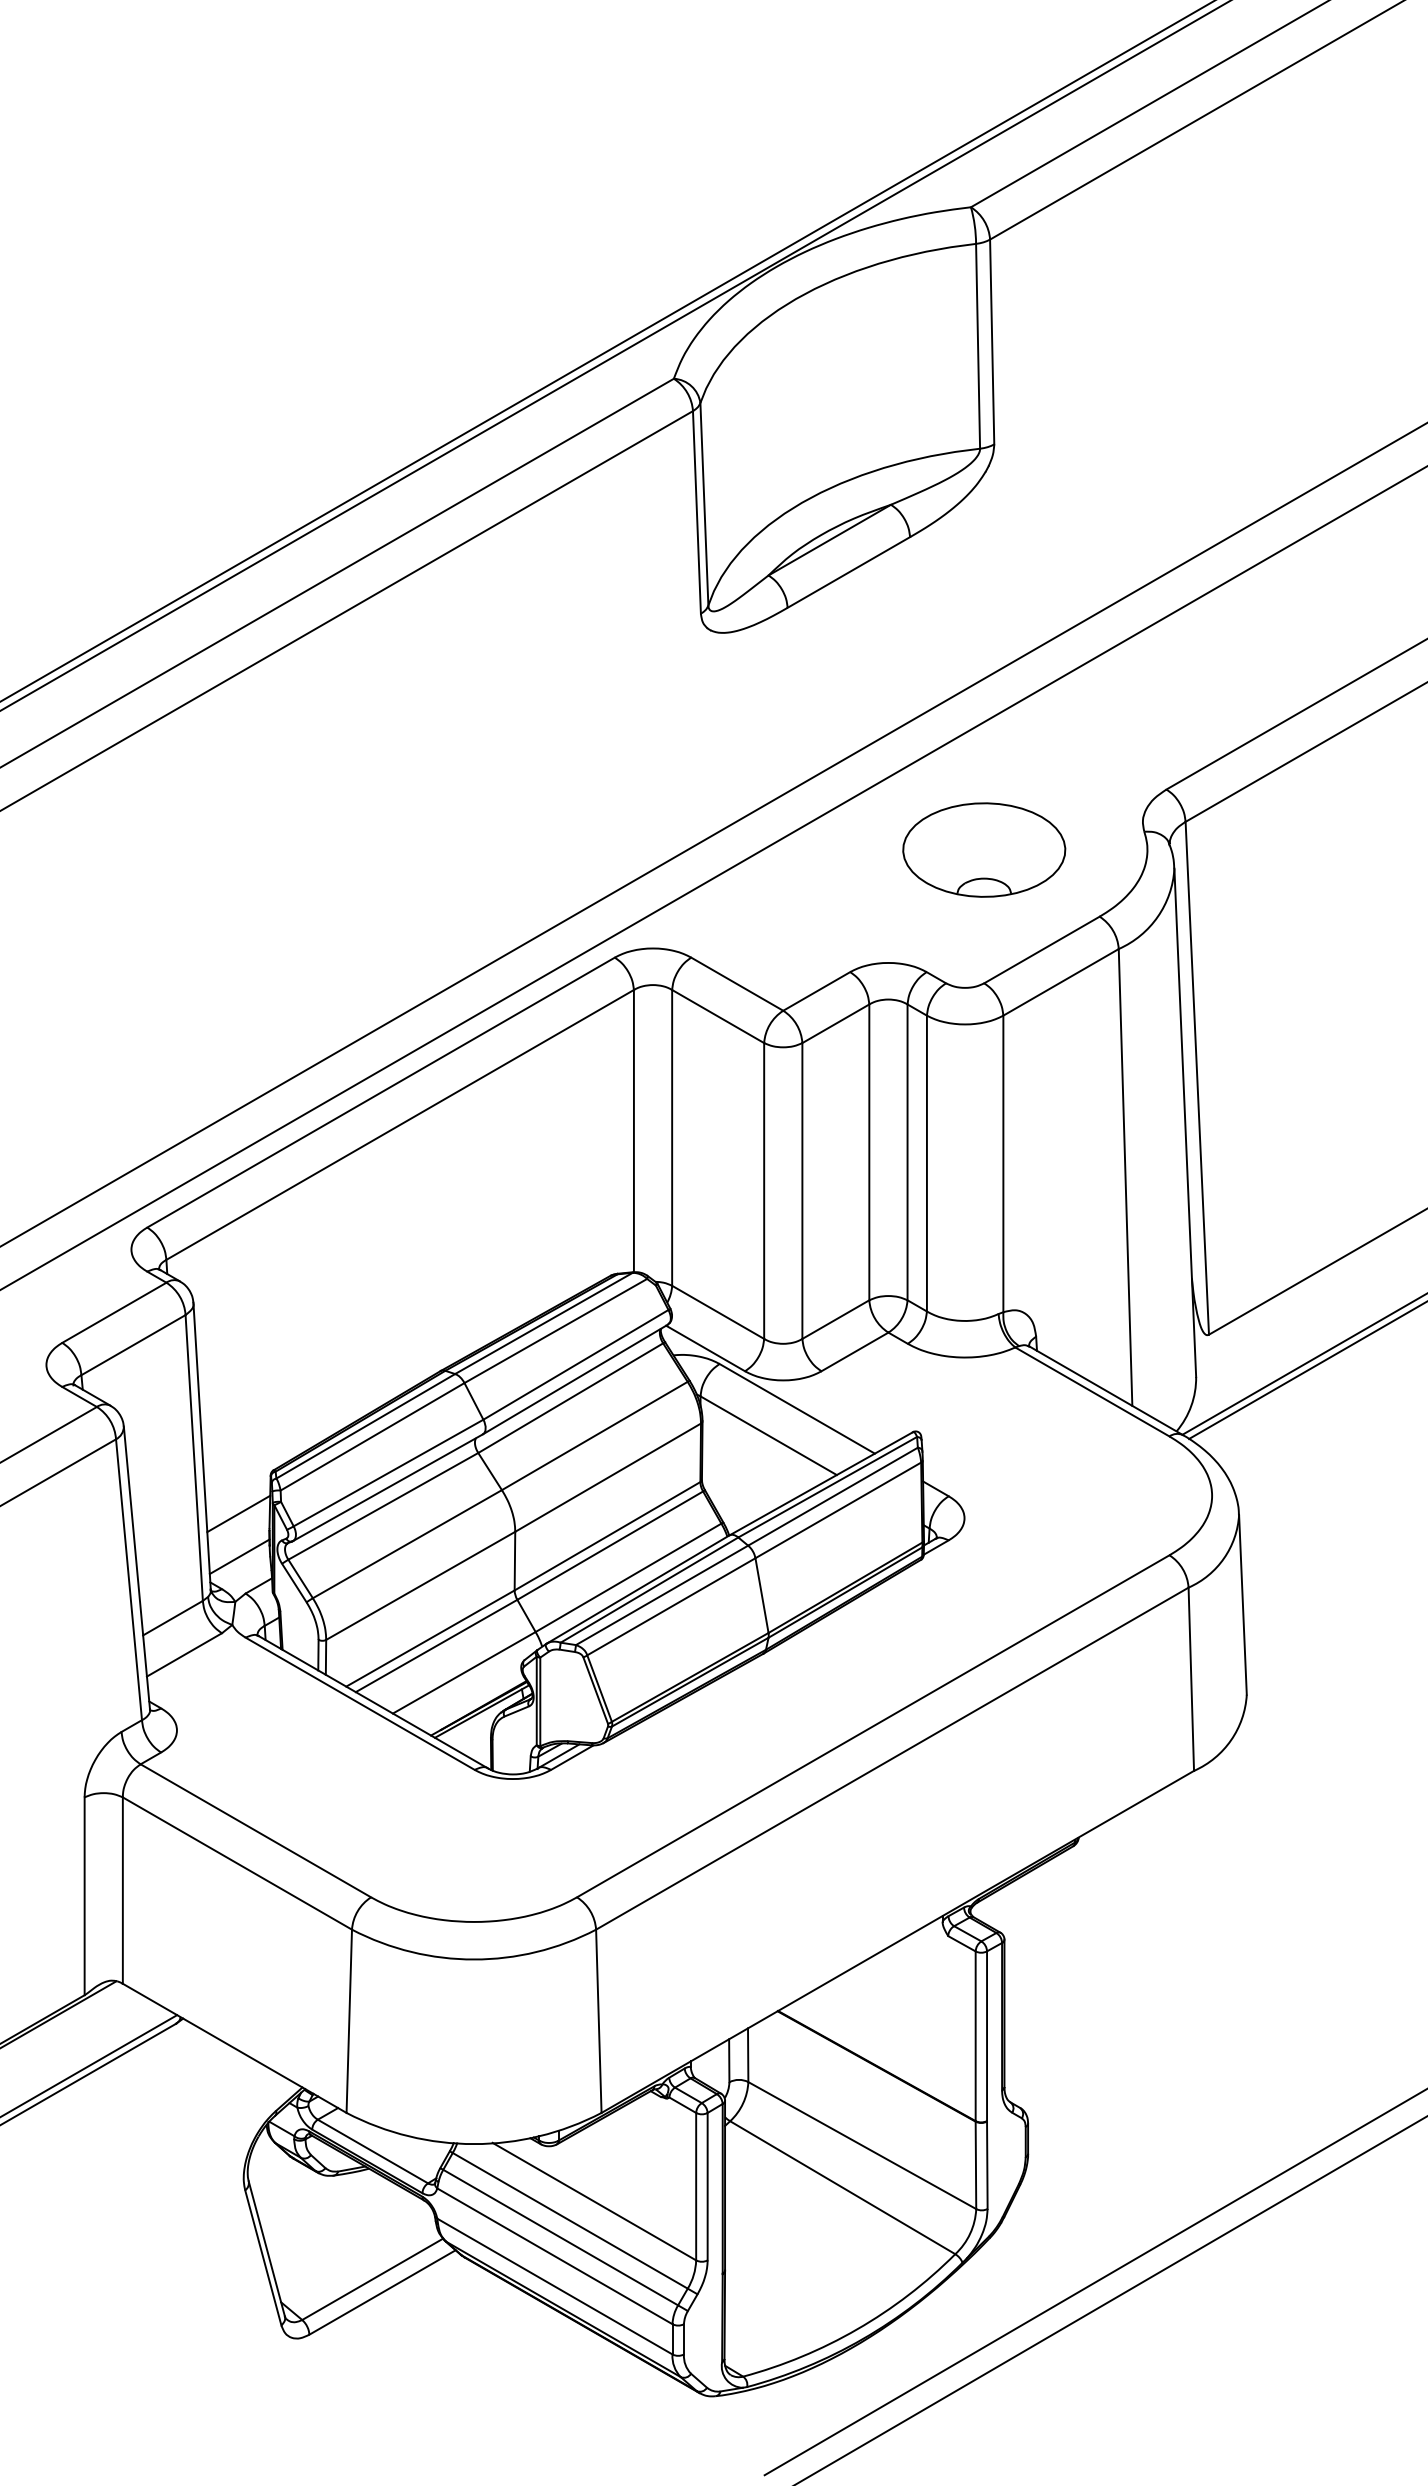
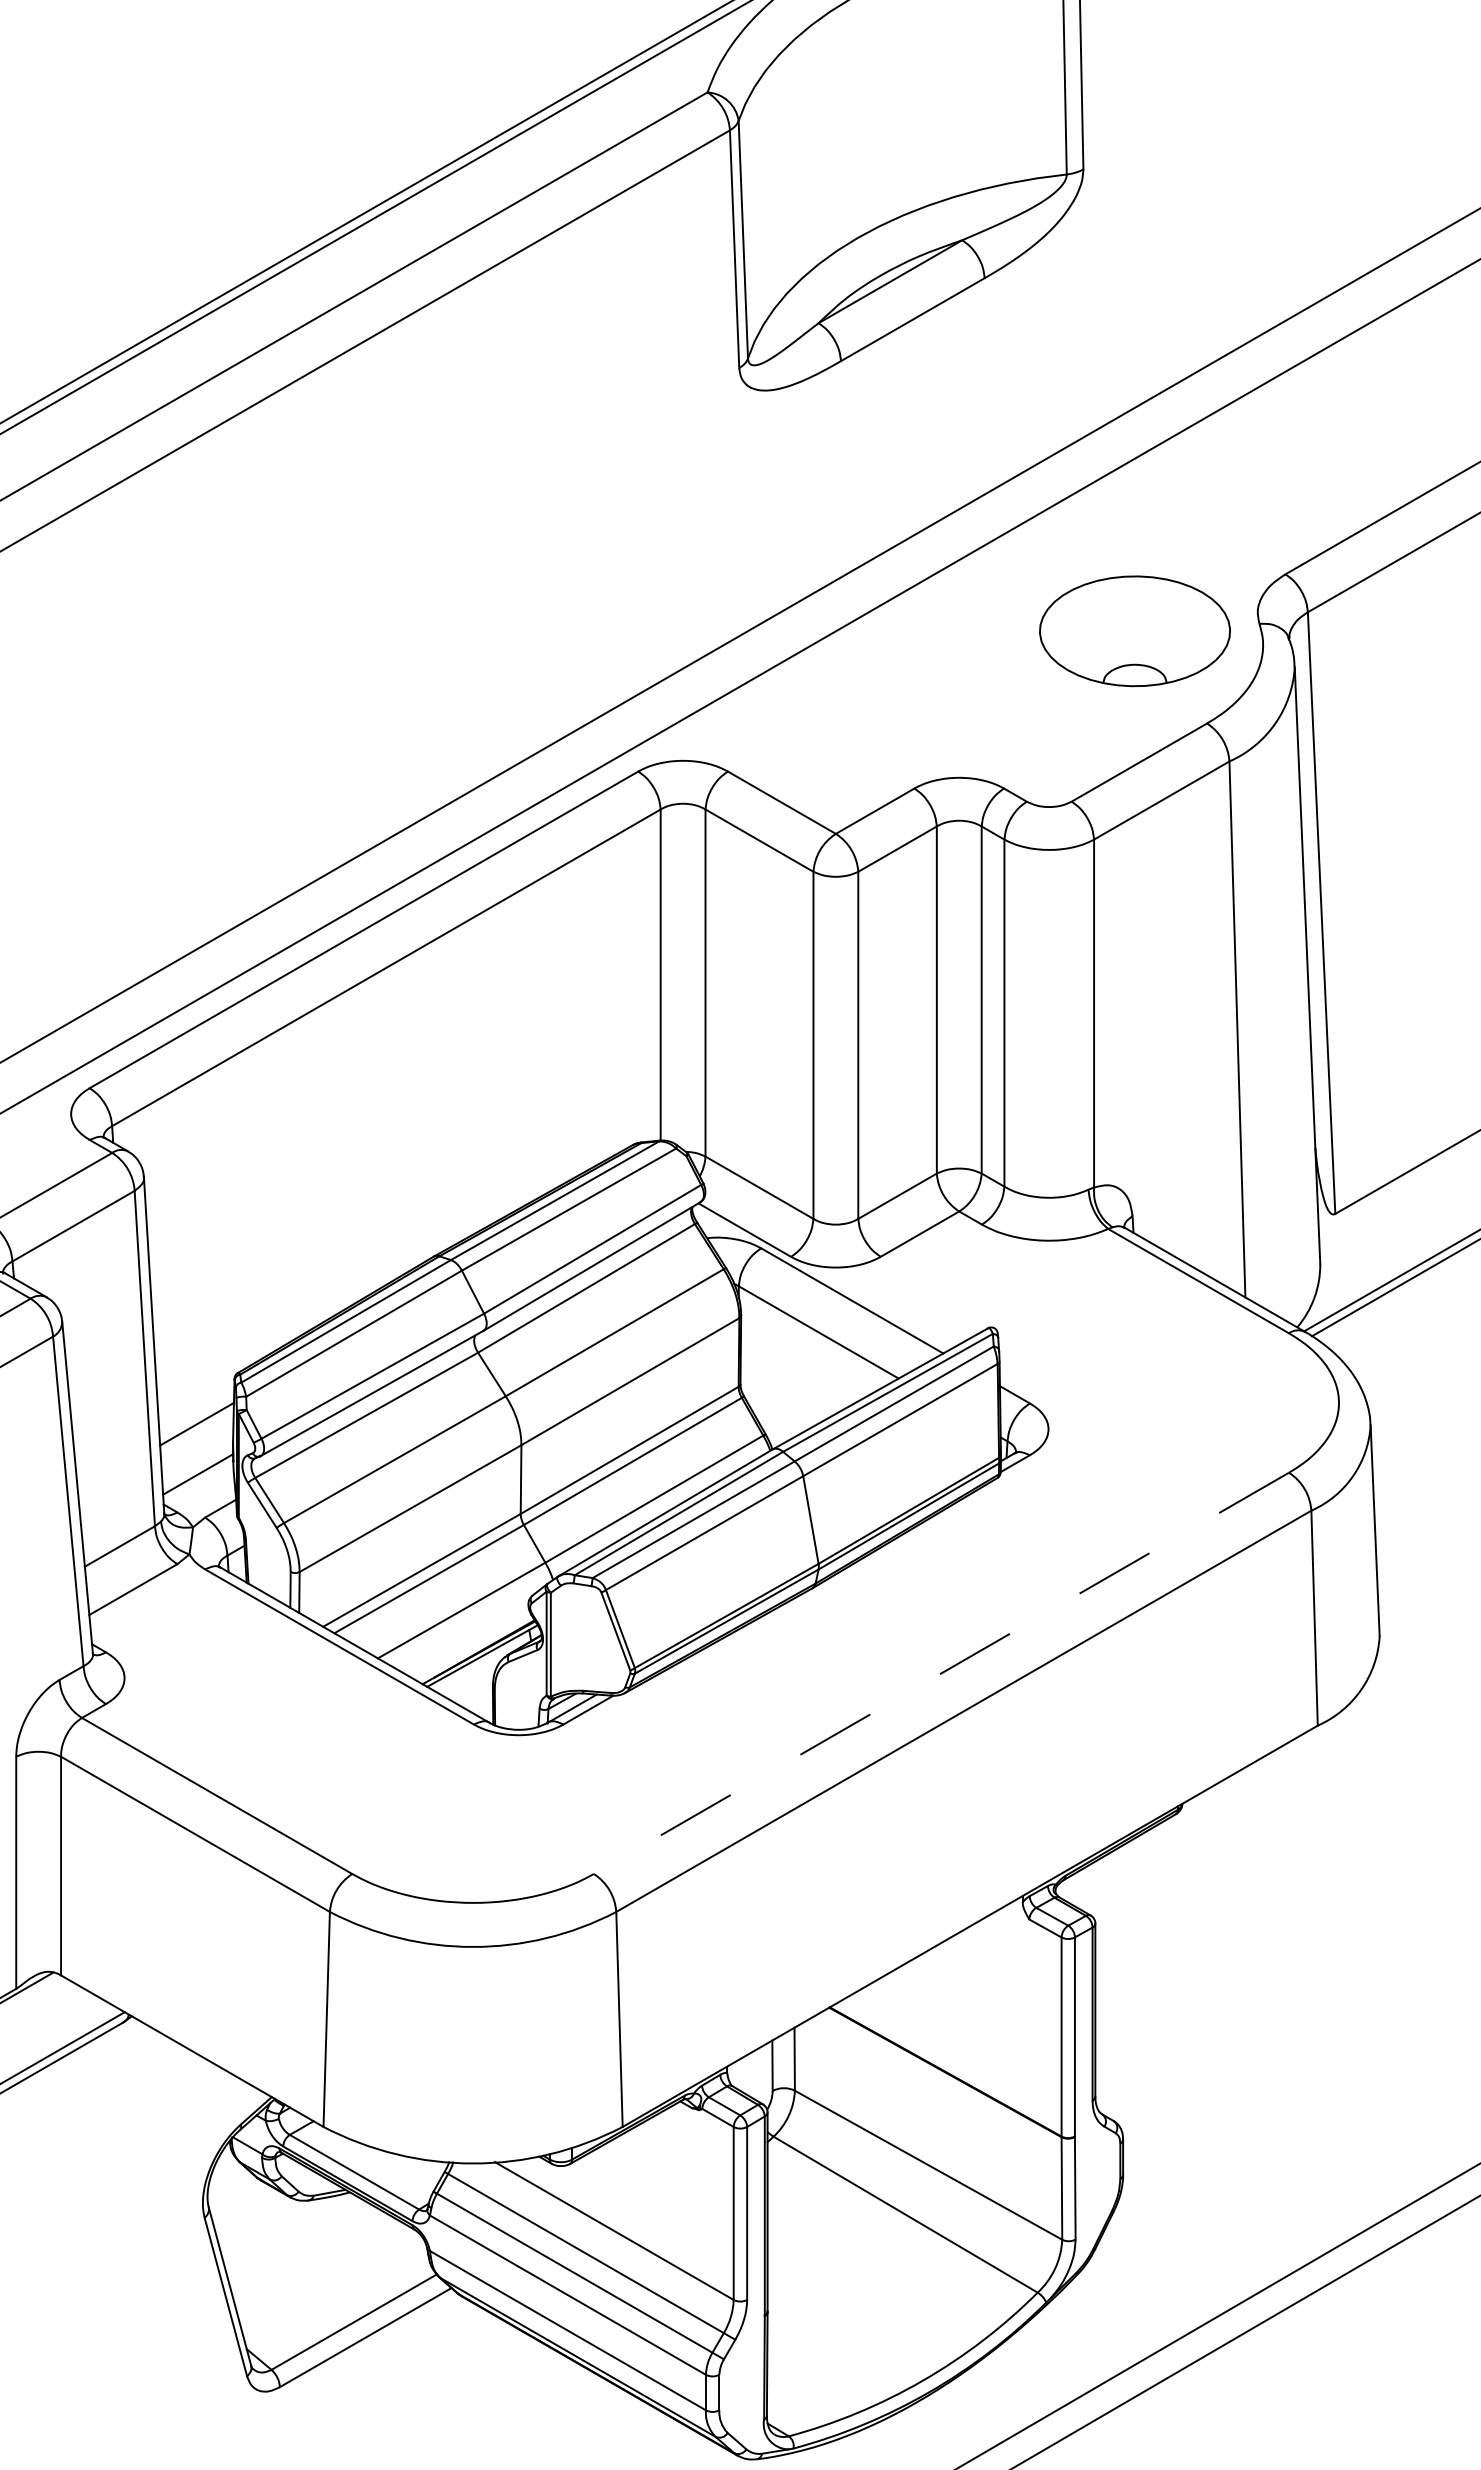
part: (984, 849) -> (1135, 630), moved
line: (872, 1726) -> (940, 1673), solid -> dashed

